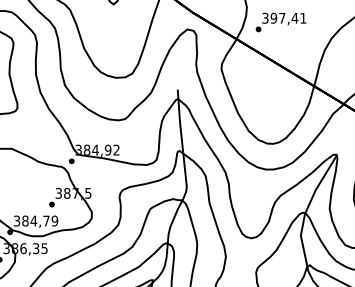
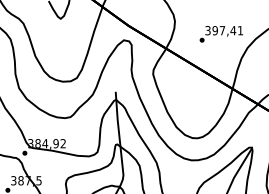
text: (280, 22) -> (220, 34), moved

